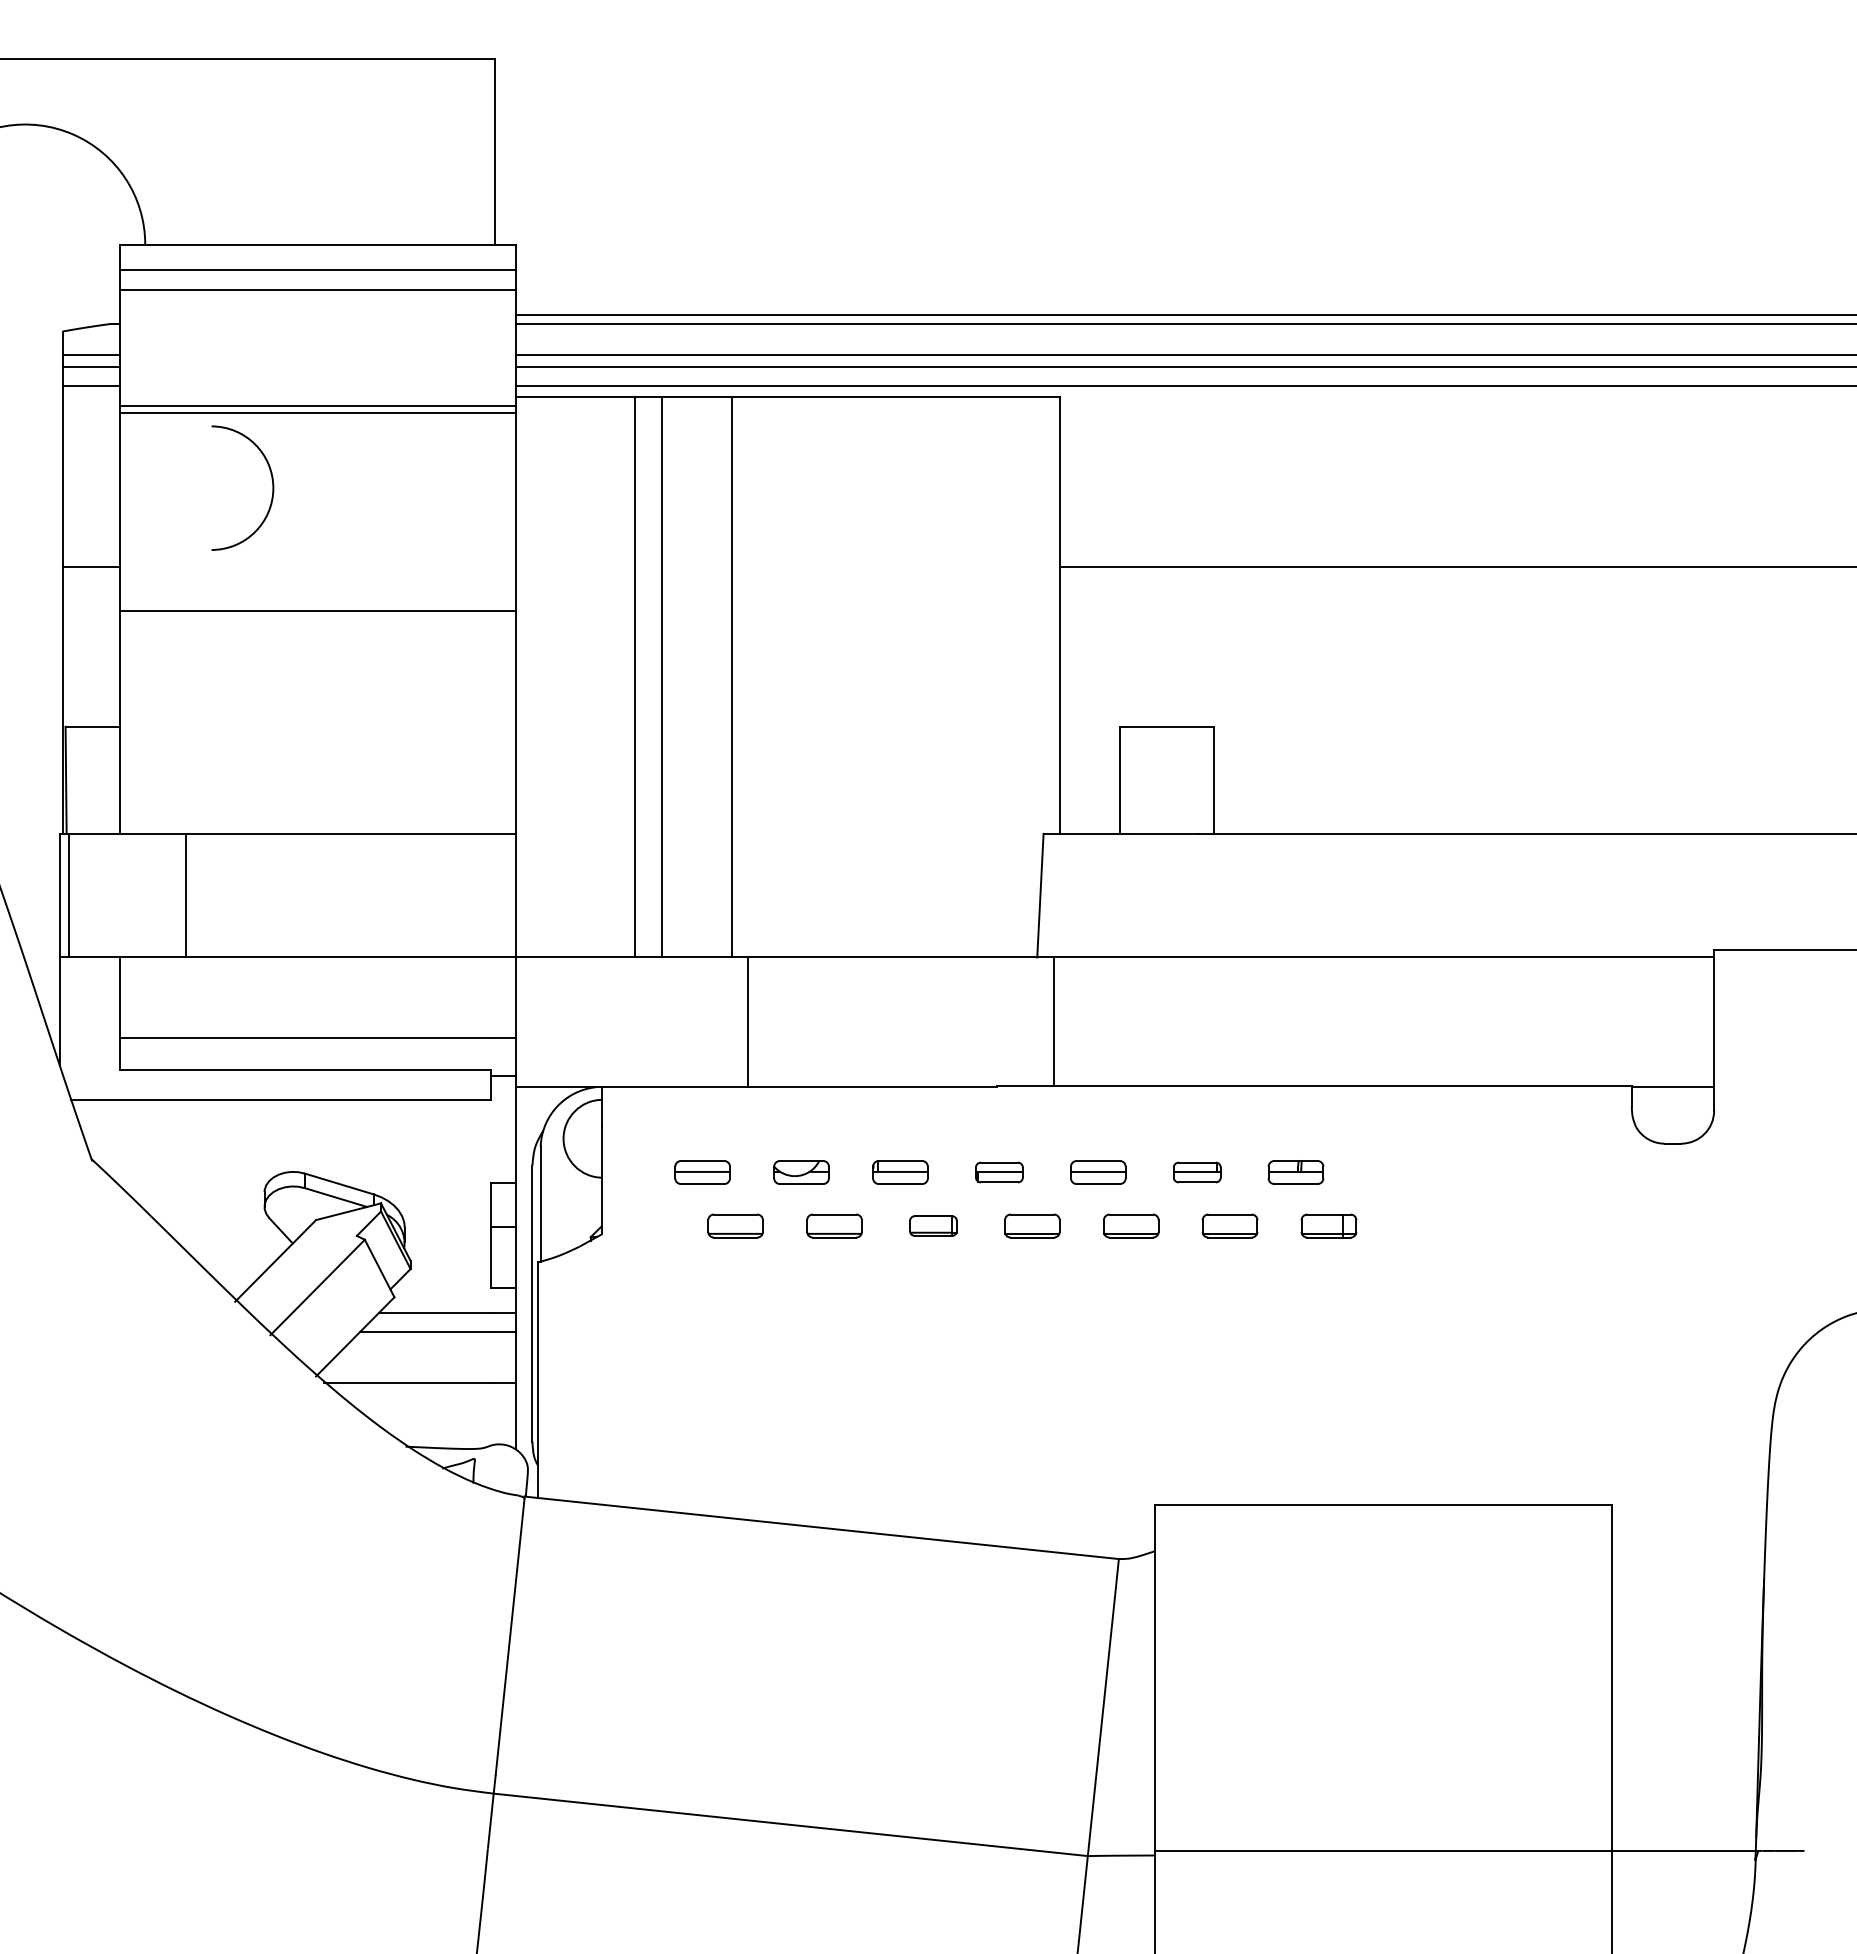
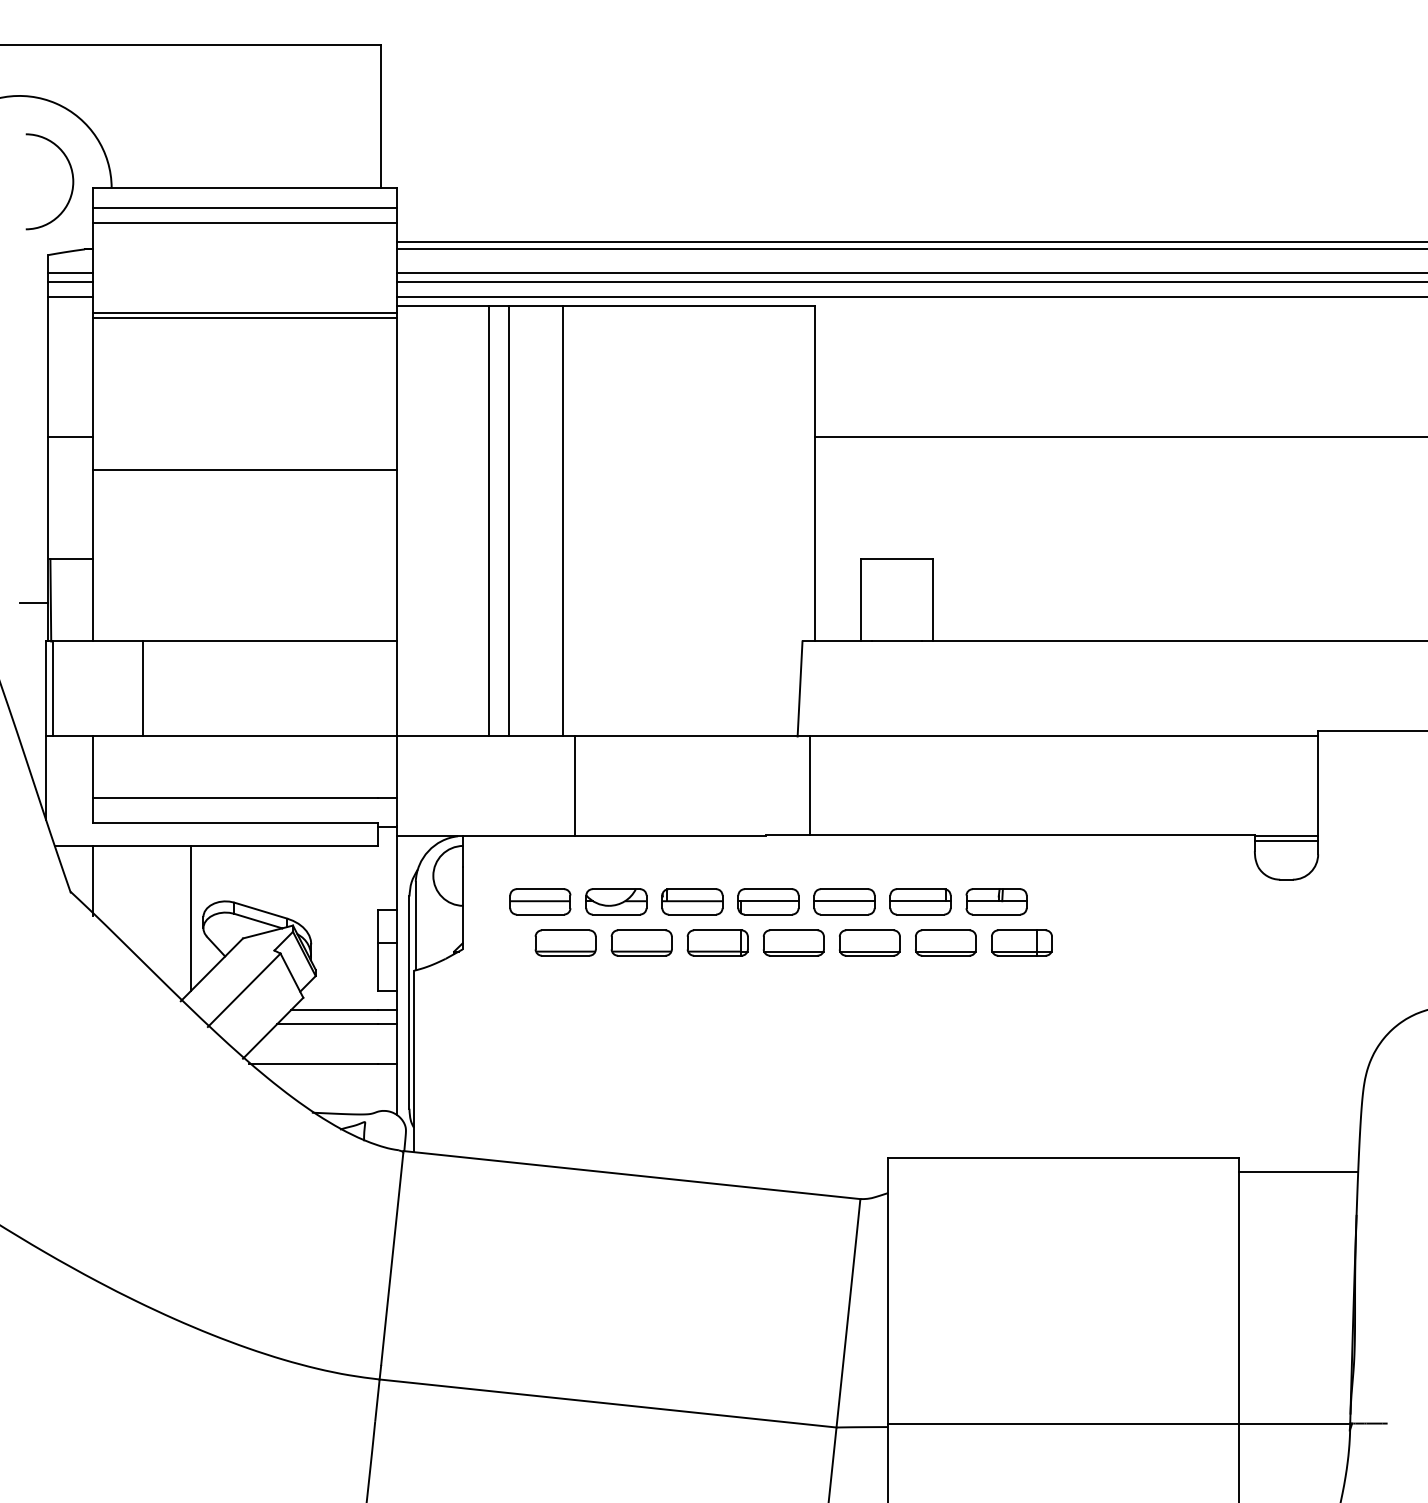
arc: (272, 487) -> (72, 181), moved
line: (43, 783) -> (33, 602), added
line: (1672, 1093) -> (1286, 841), added
line: (120, 1145) -> (92, 881), added
part: (702, 1172) -> (540, 901), size x1.43
part: (801, 1172) -> (616, 901), size x1.43
part: (900, 1172) -> (692, 901), size x1.43
part: (999, 1172) -> (768, 901), size x1.67
part: (1098, 1172) -> (844, 901), size x1.43
part: (1197, 1172) -> (920, 901), size x1.67
part: (1295, 1172) -> (996, 901), size x1.43
line: (248, 1194) -> (191, 918), added
part: (735, 1225) -> (565, 942), size x1.43
part: (834, 1225) -> (641, 942), size x1.43
part: (933, 1225) -> (717, 942), size x1.67
part: (1032, 1225) -> (793, 942), size x1.43
part: (1131, 1225) -> (870, 942), size x1.43
part: (1229, 1225) -> (945, 942), size x1.43
part: (1328, 1225) -> (1021, 942), size x1.43
line: (1688, 1523) -> (1298, 1171), added

